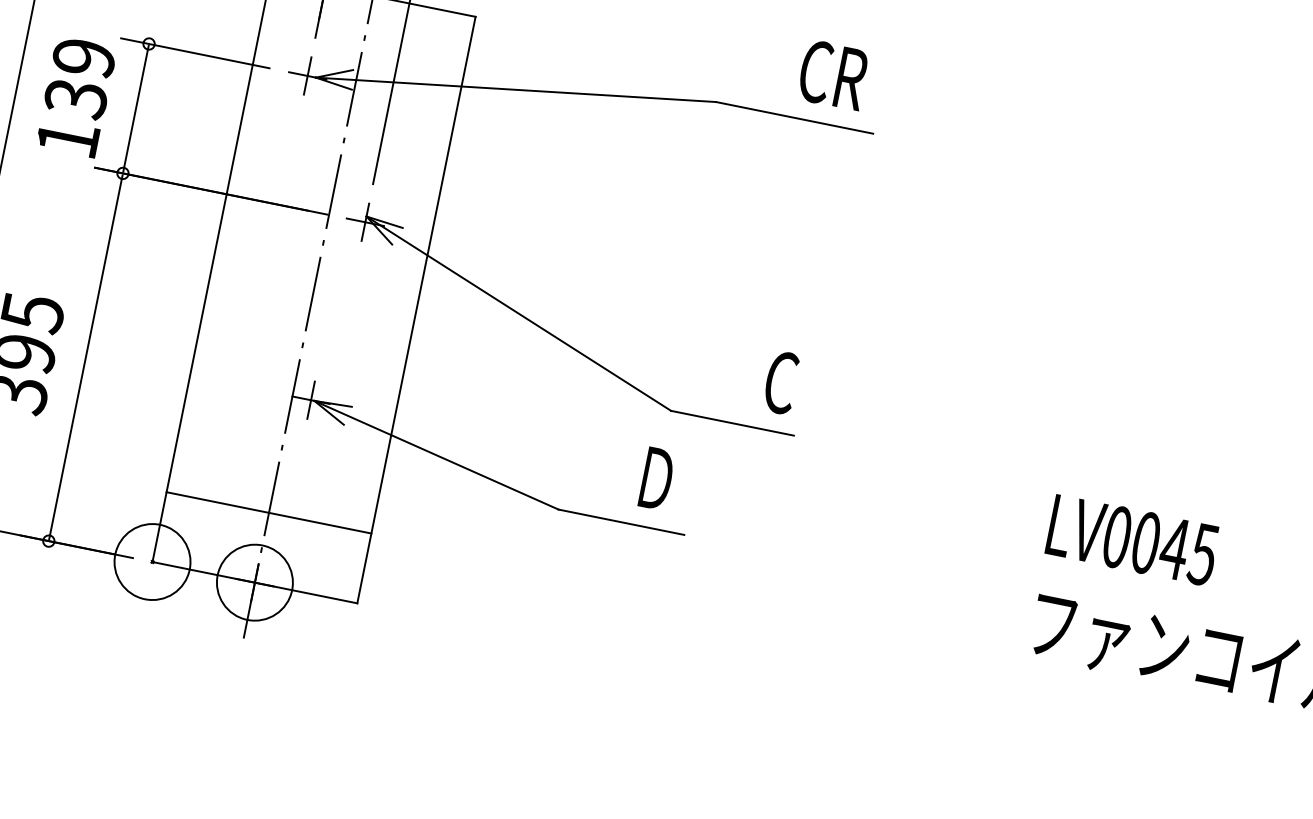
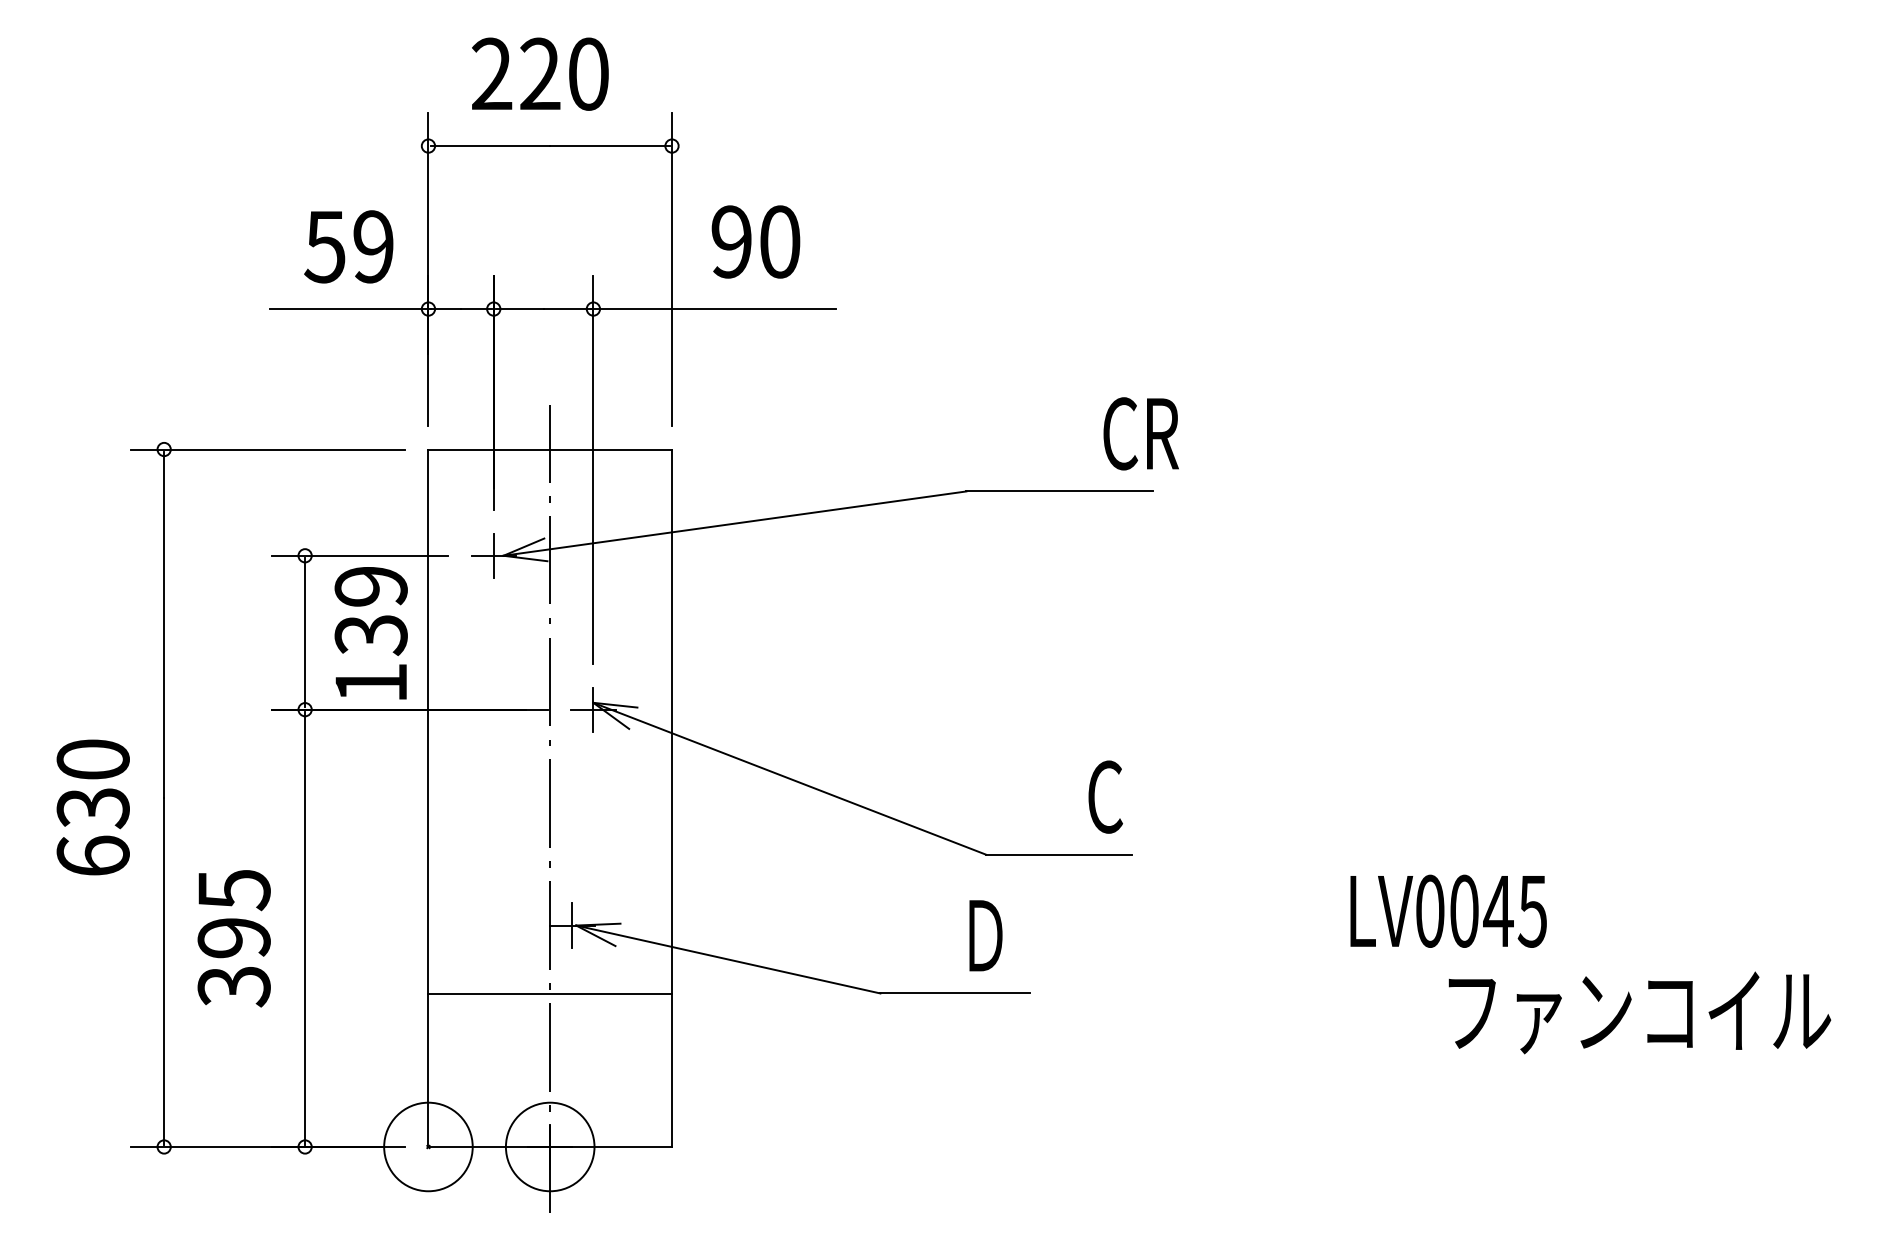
text: (832, 74) -> (1140, 433), moved
text: (75, 97) -> (370, 633), moved
line: (269, 512) -> (550, 993), moved
text: (1132, 539) -> (1448, 910), moved

